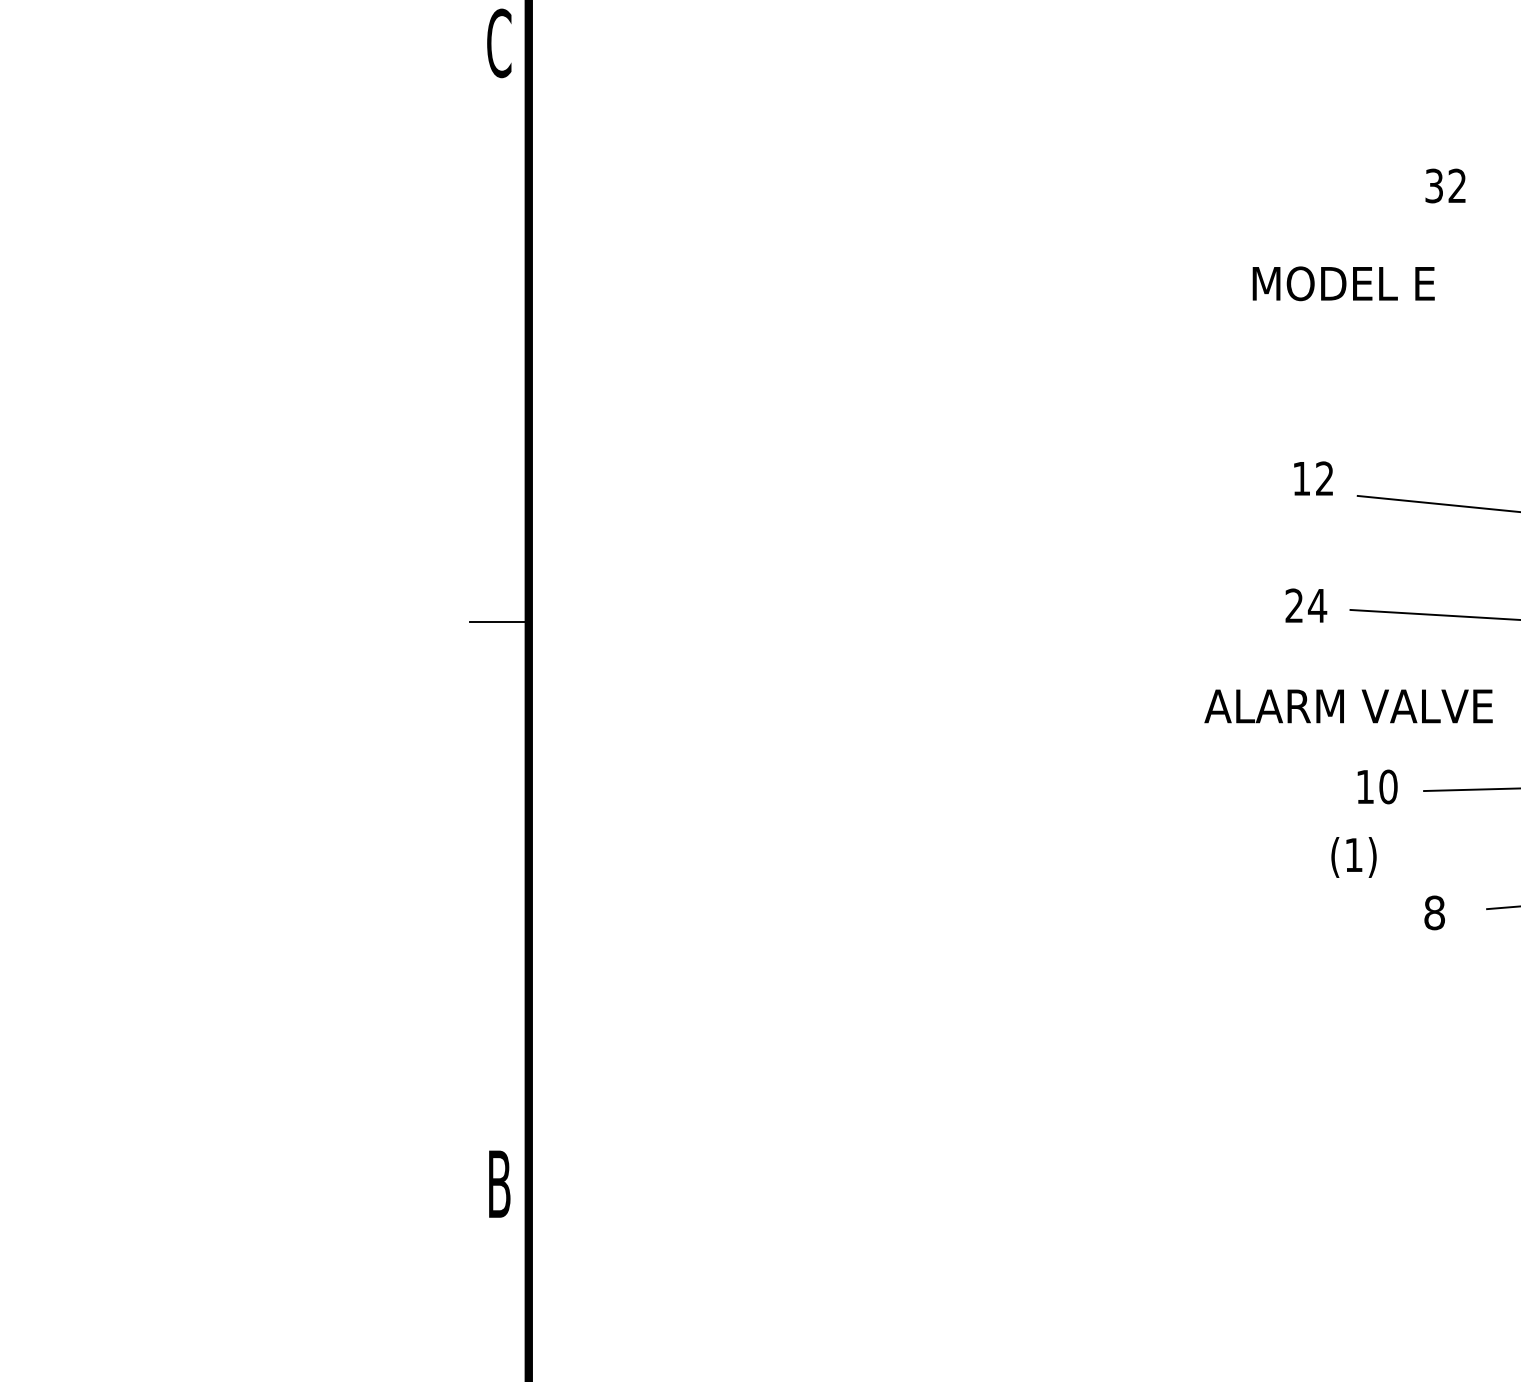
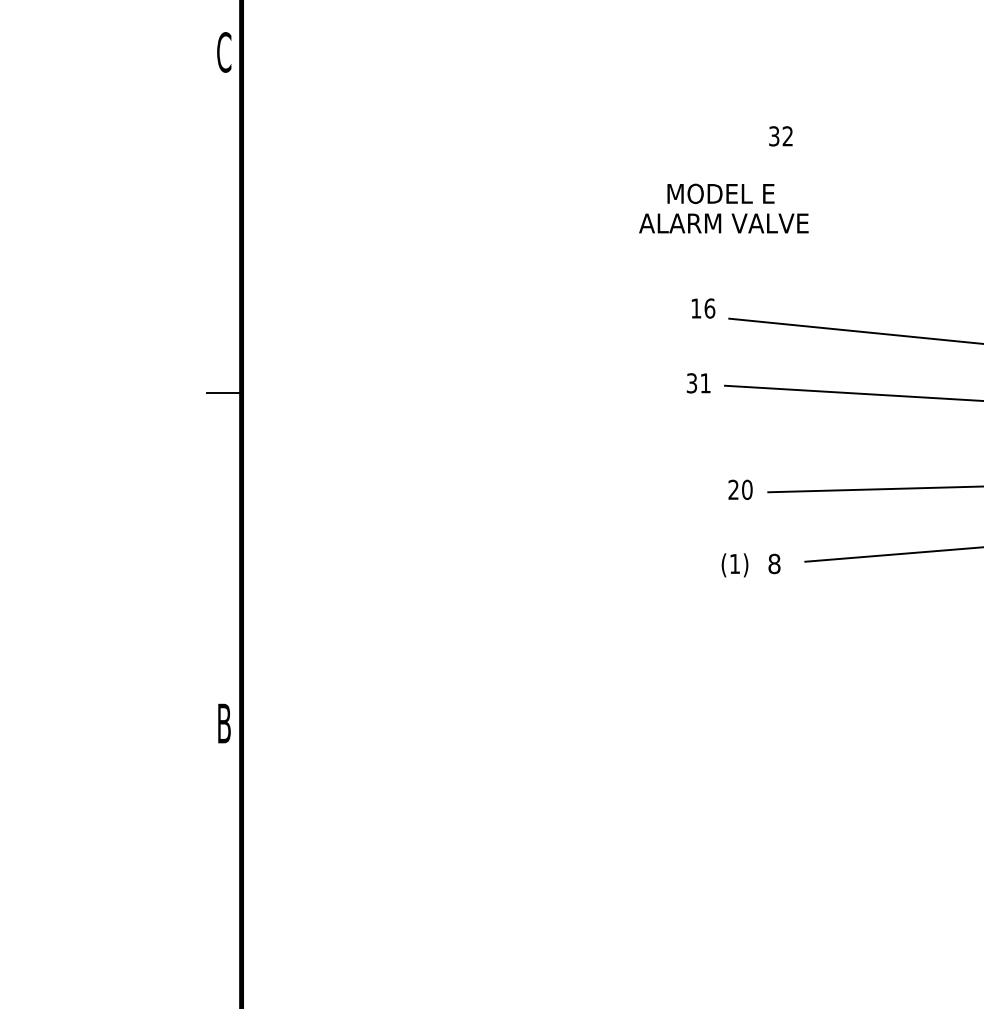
text: (1324, 478) -> (709, 308), 12 -> 16
text: (1305, 606) -> (698, 383), 24 -> 31
text: (1347, 706) -> (723, 223), moved
text: (1364, 786) -> (733, 489), 10 -> 20
text: (1353, 857) -> (734, 565), moved

